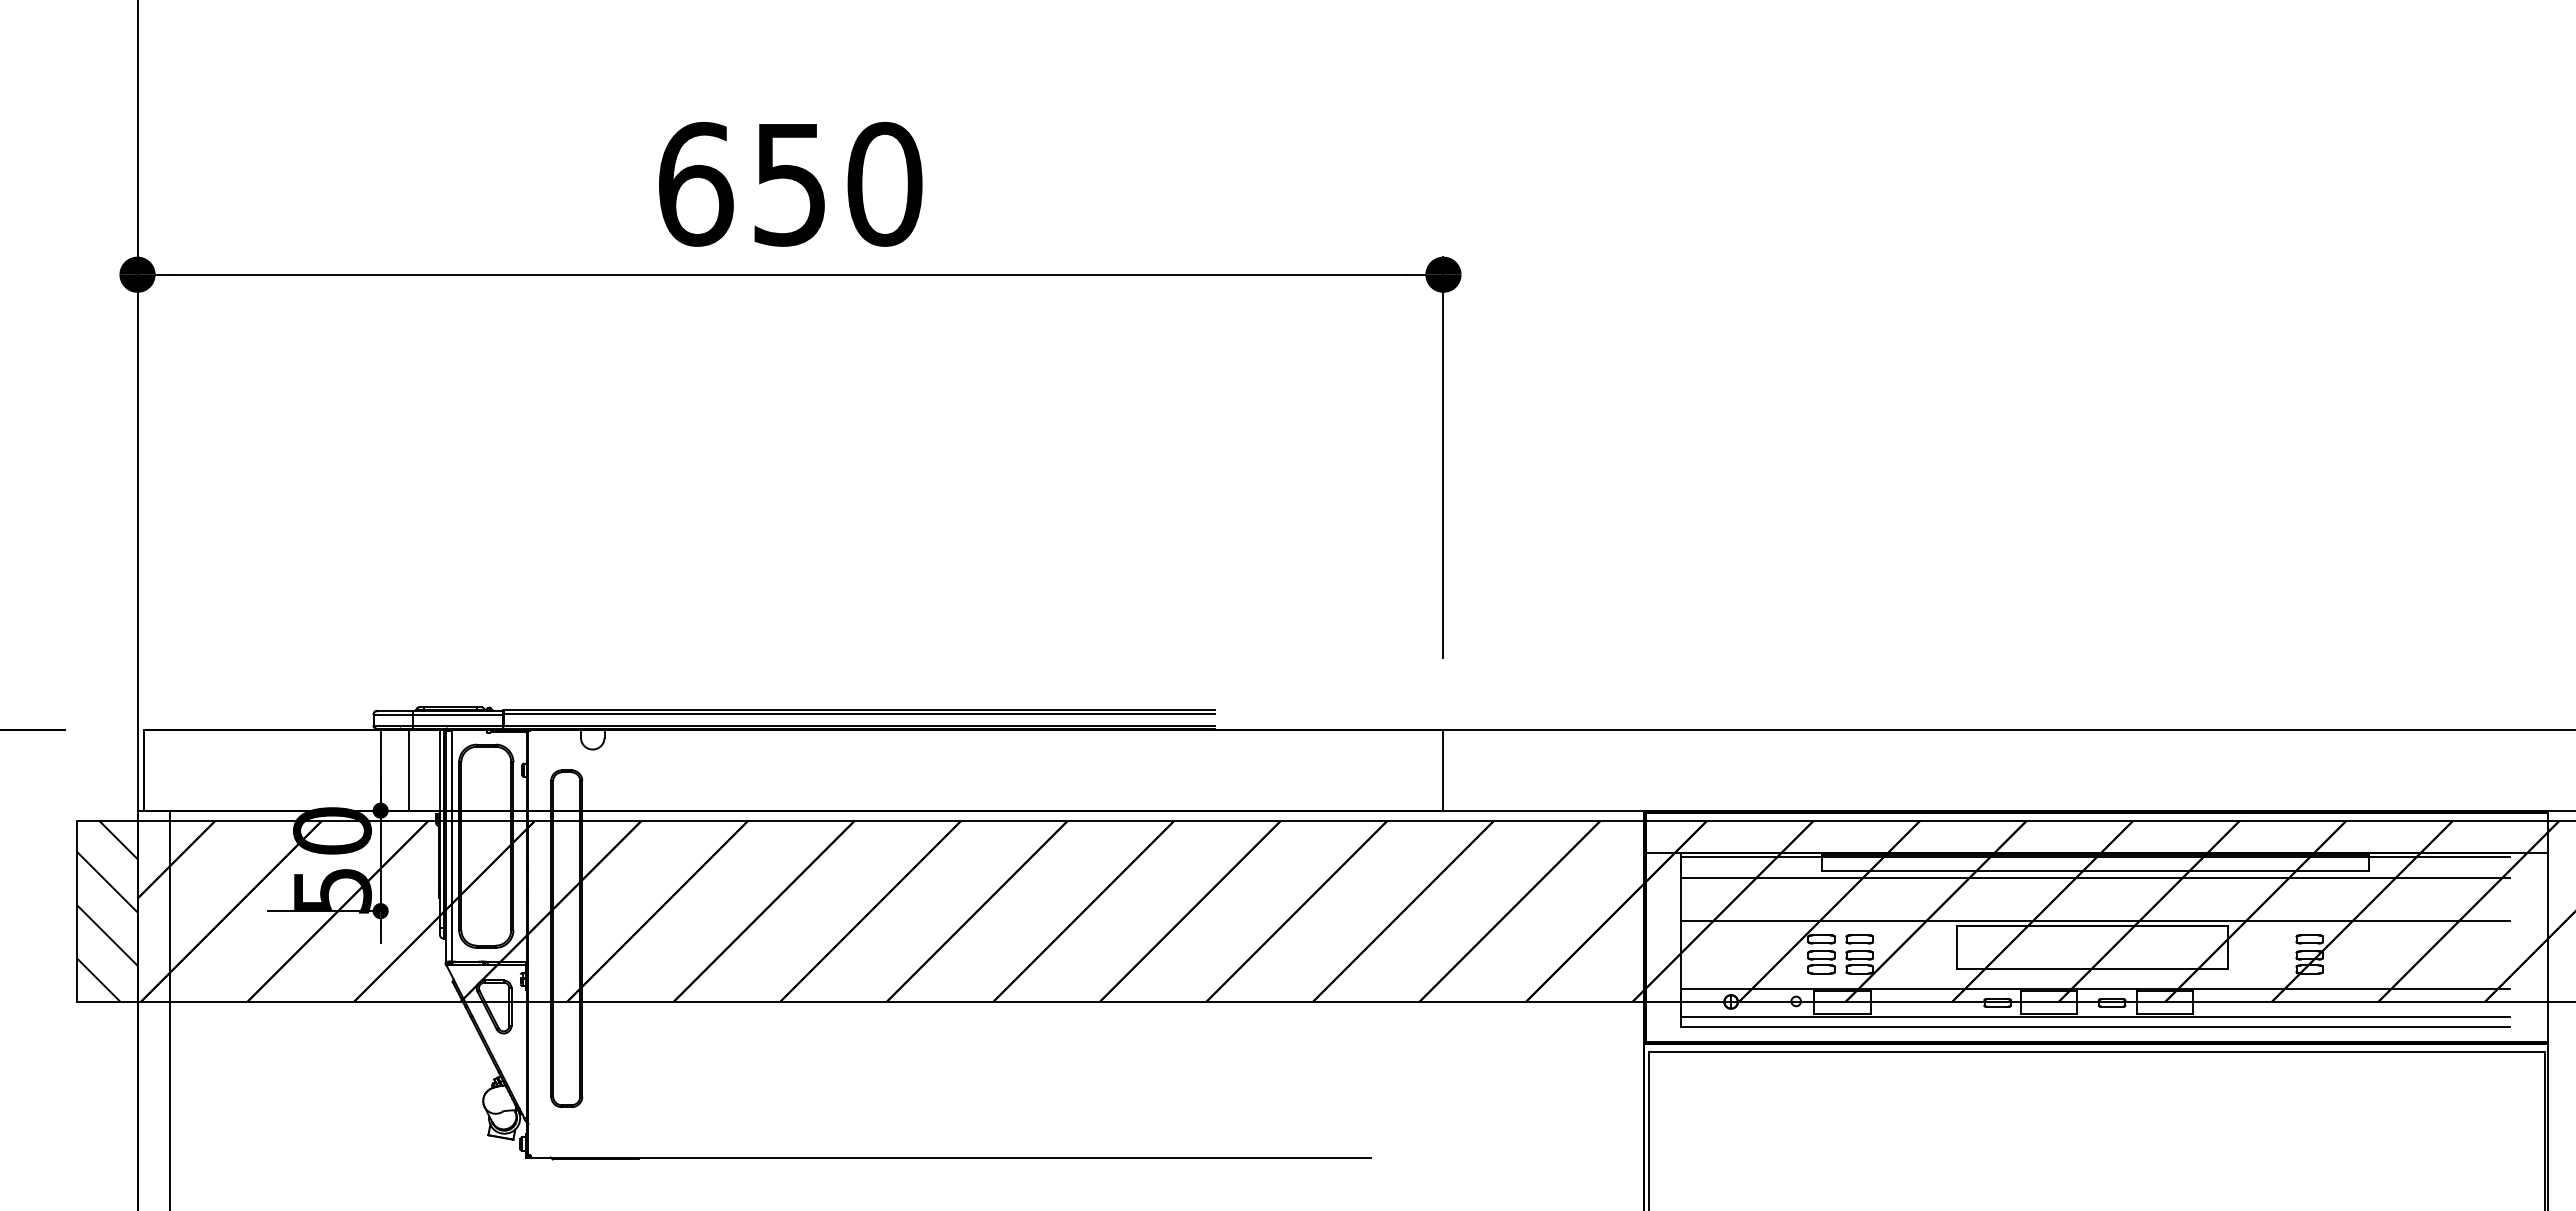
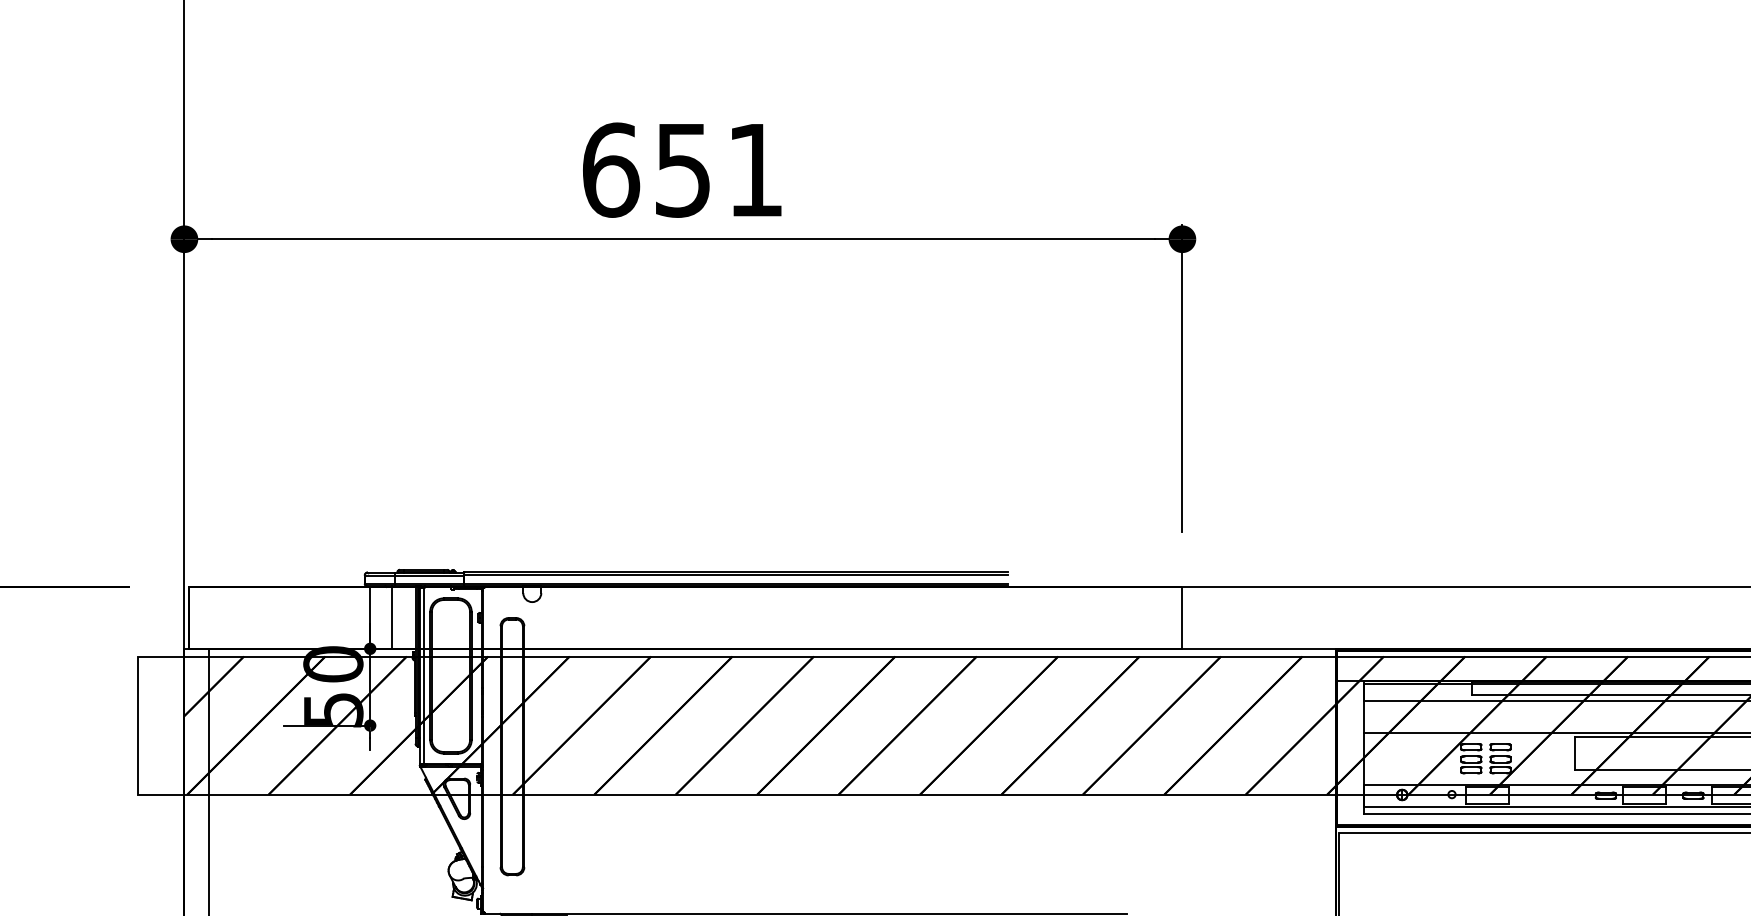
text: (884, 183) -> (755, 169), 650 -> 651
hatch: (107, 910) -> (161, 725), removed

